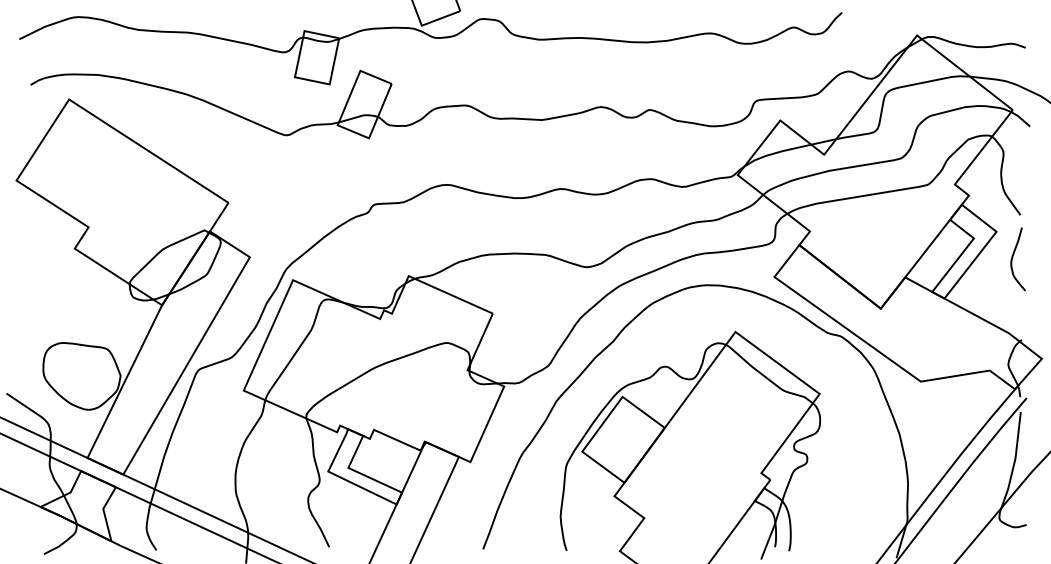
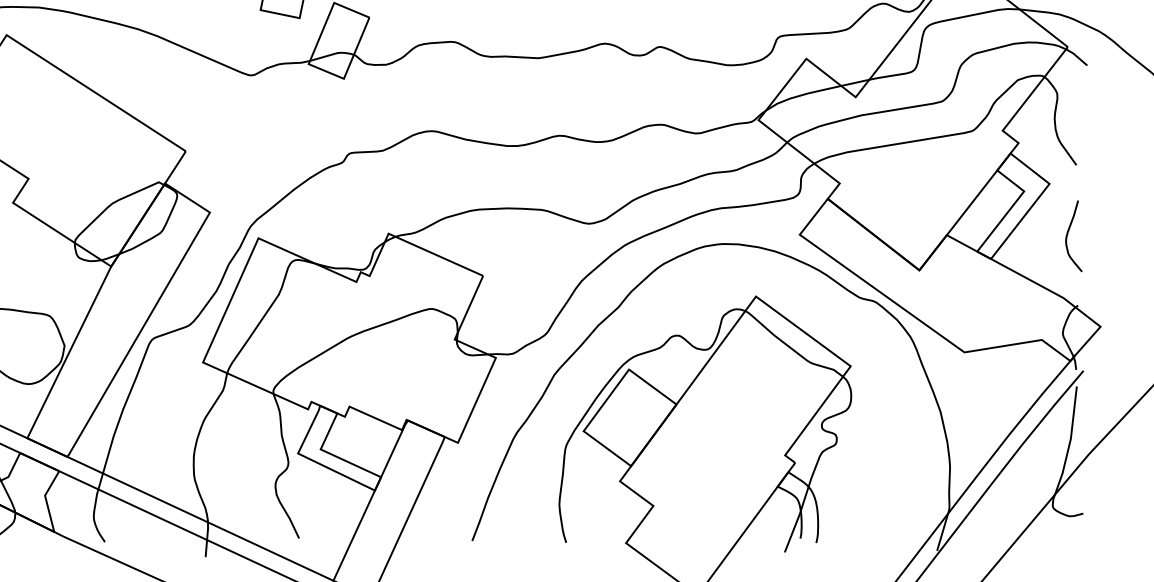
curve: (1013, 257) -> (1068, 234), moved

